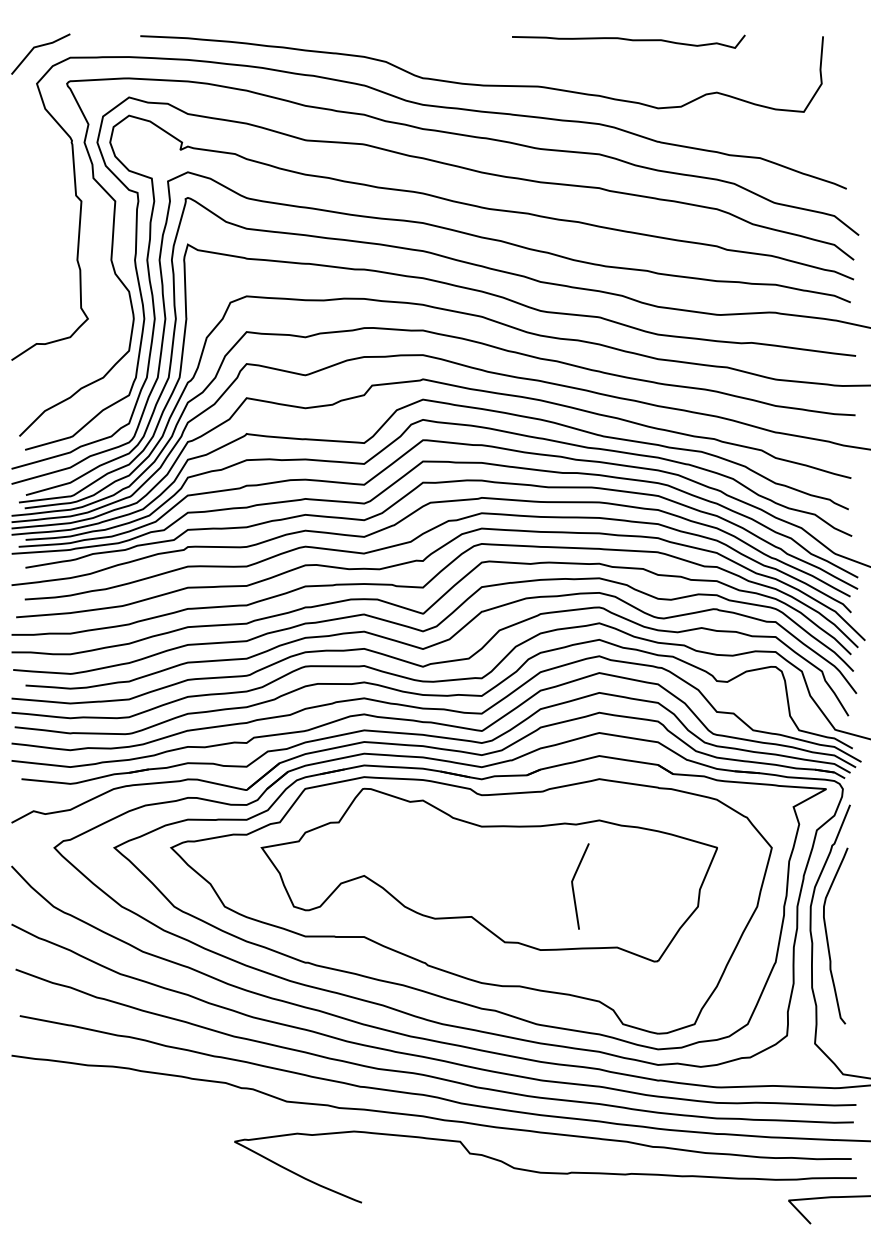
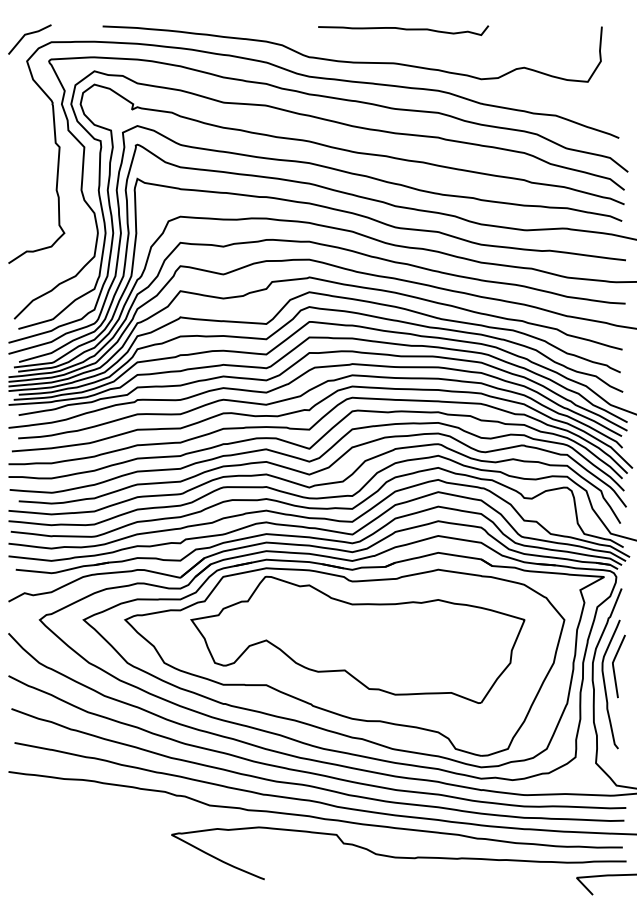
curve: (628, 40) -> (403, 29), moved
line: (573, 886) -> (613, 666), moved

